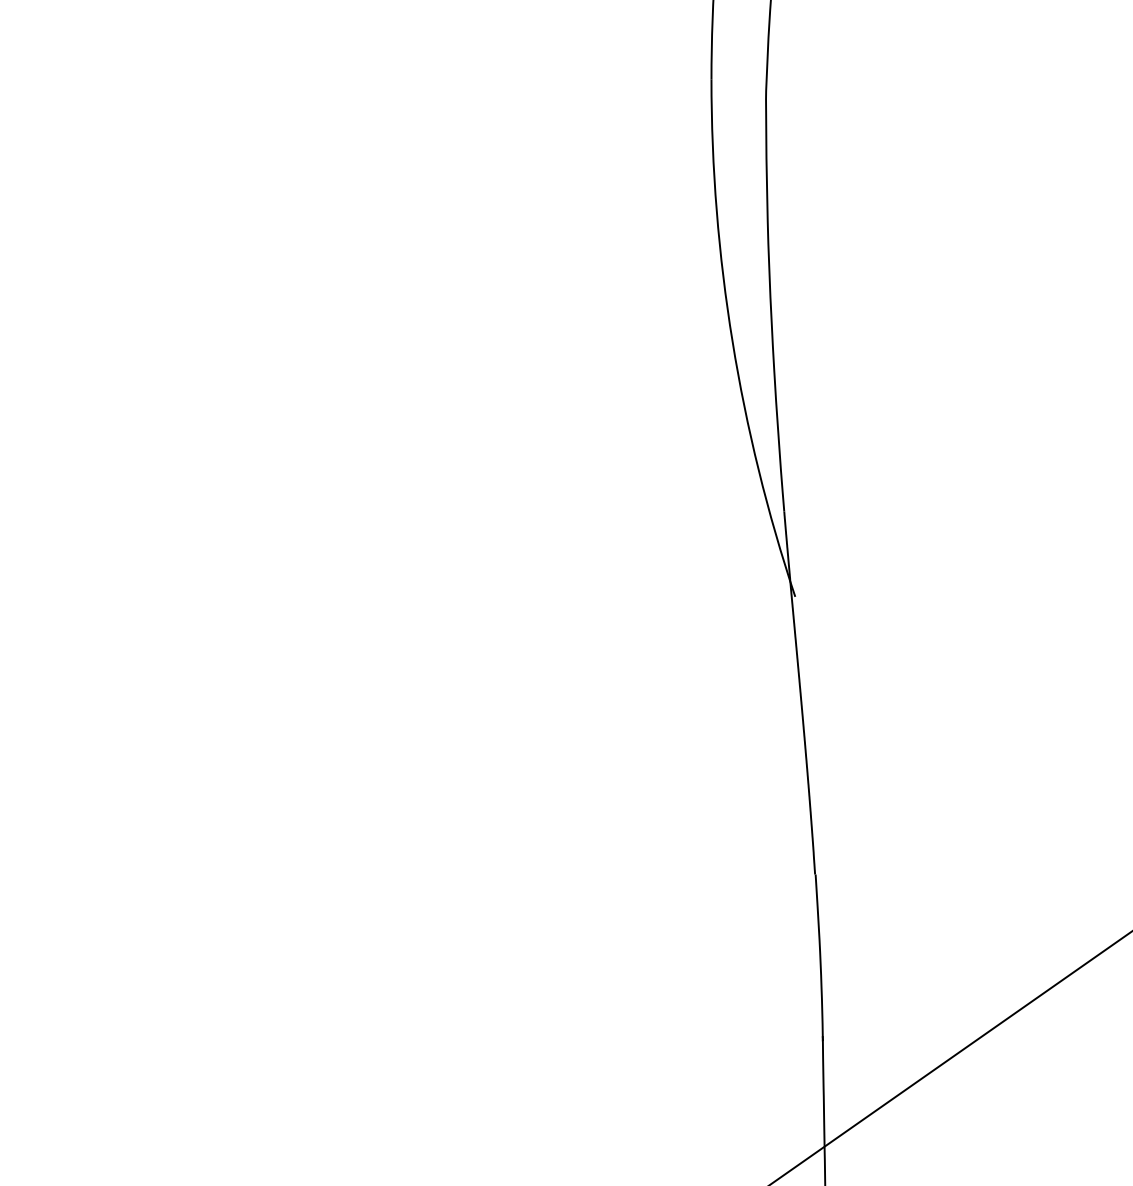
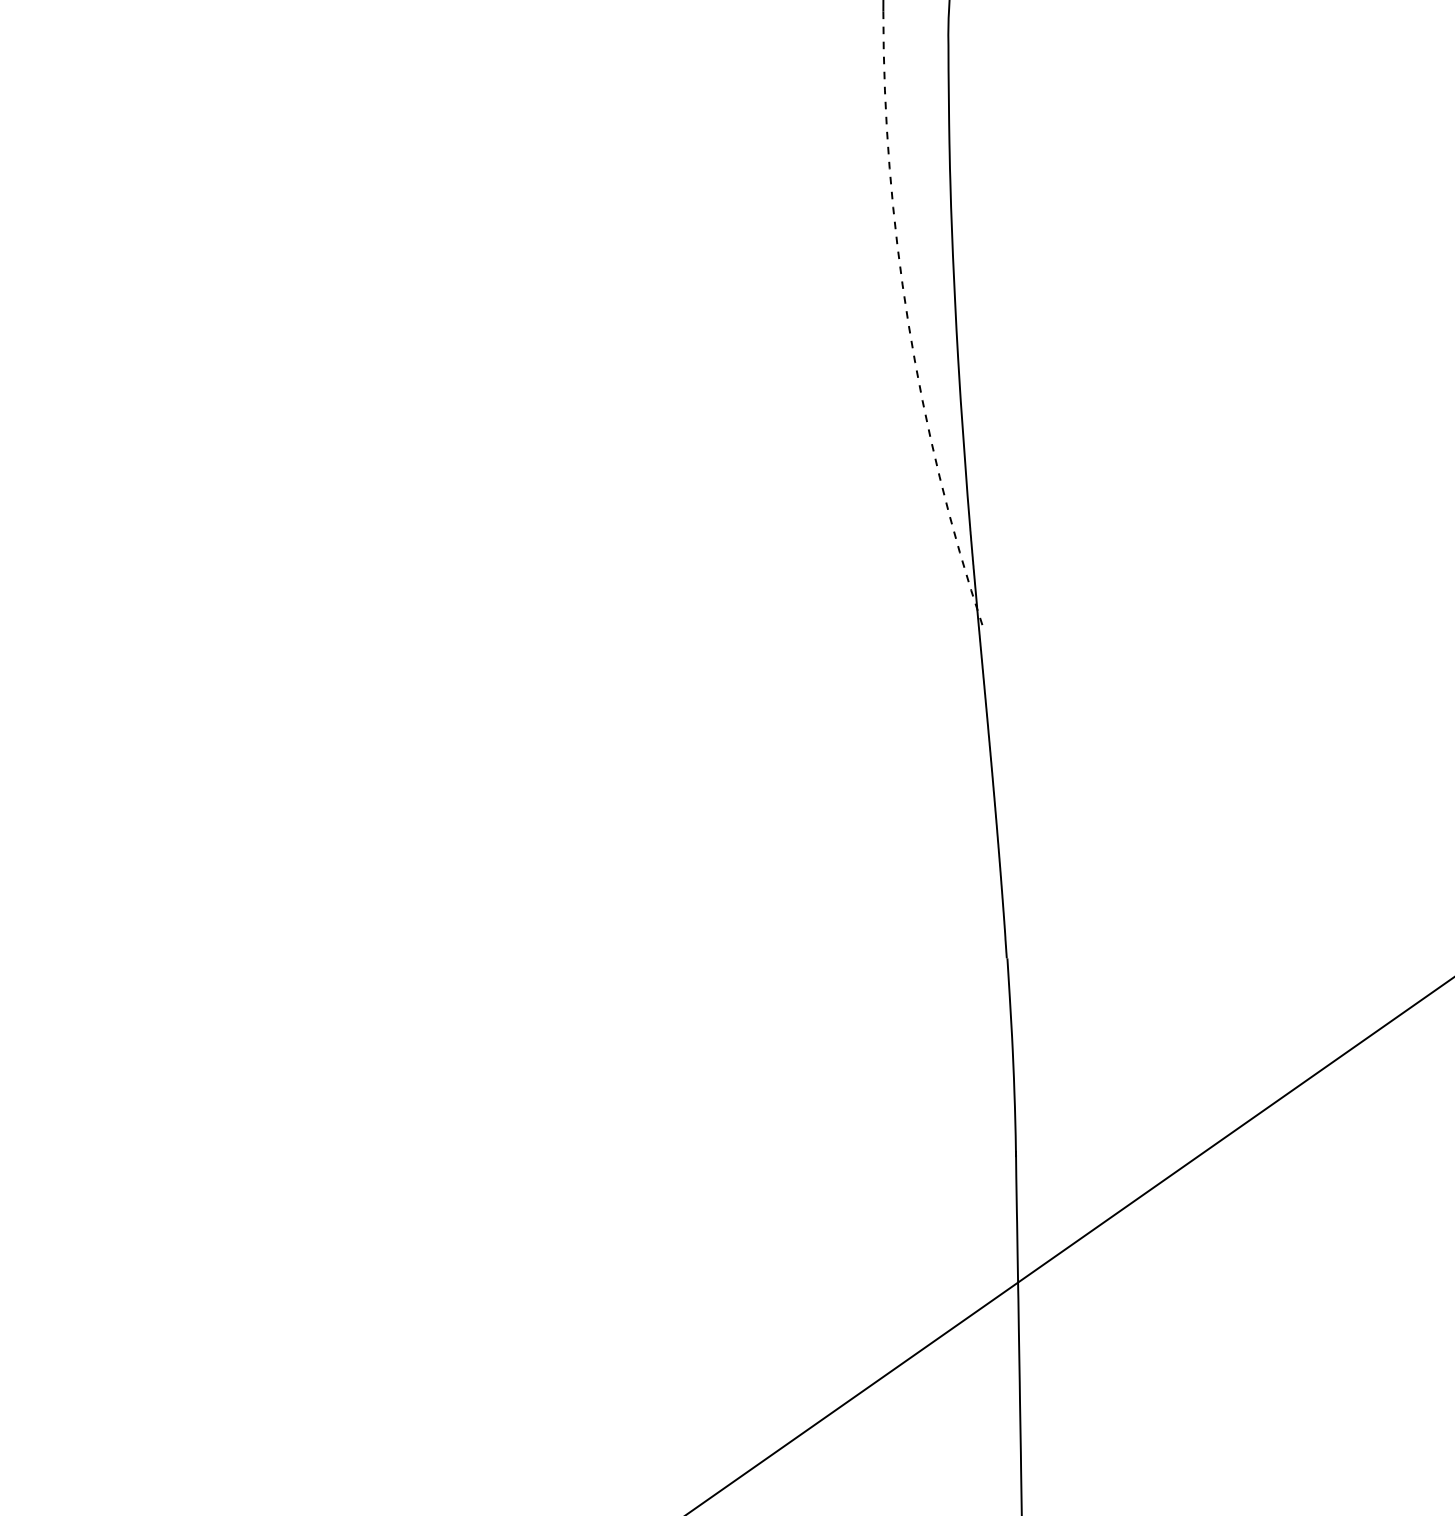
arc: (732, 341) -> (908, 323), solid -> dashed

